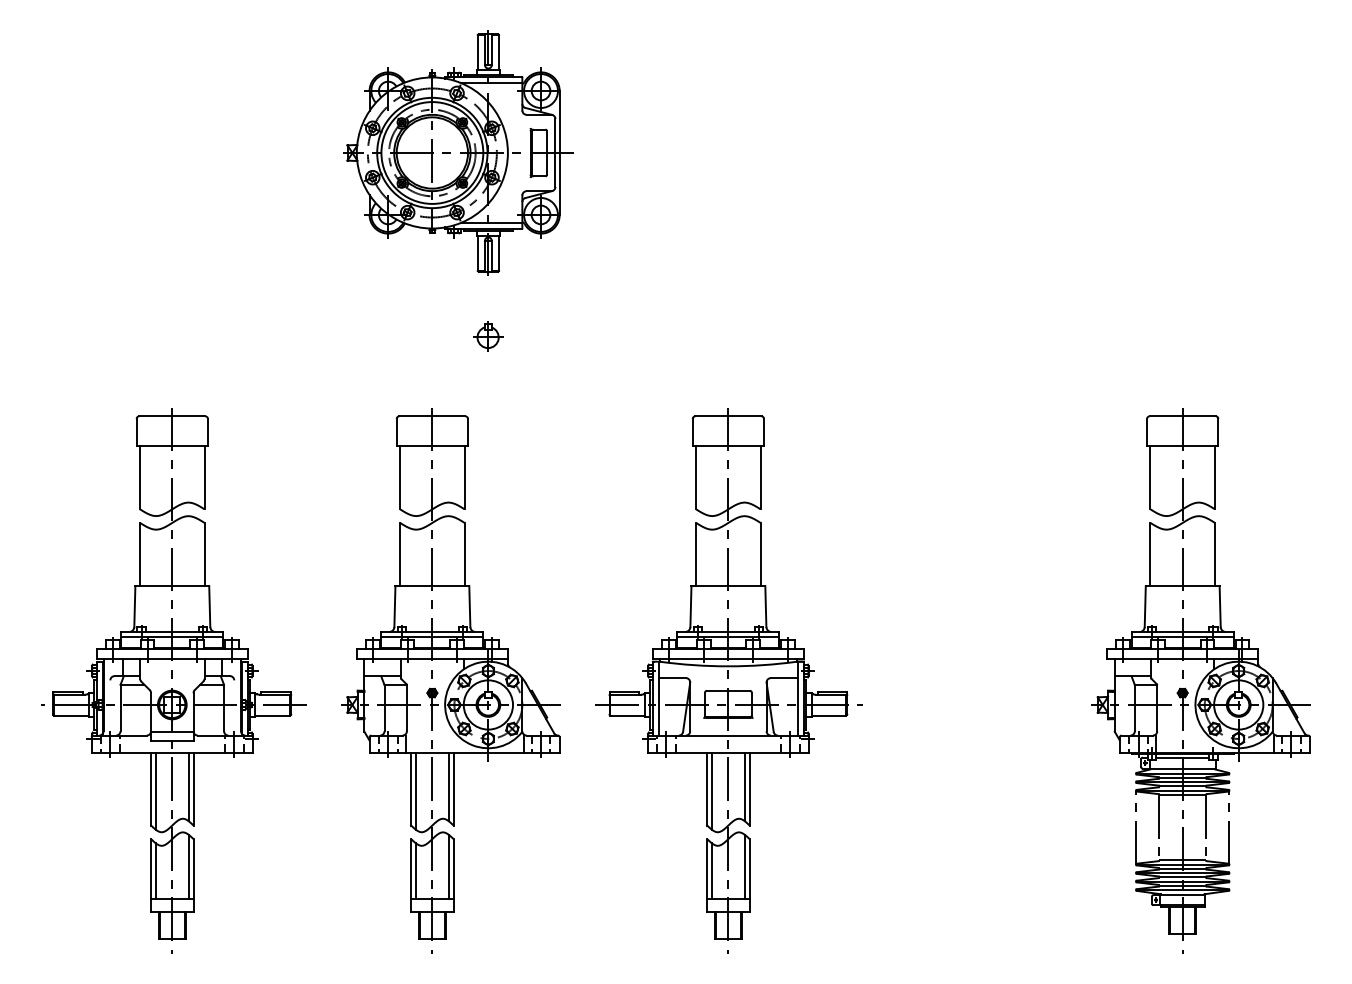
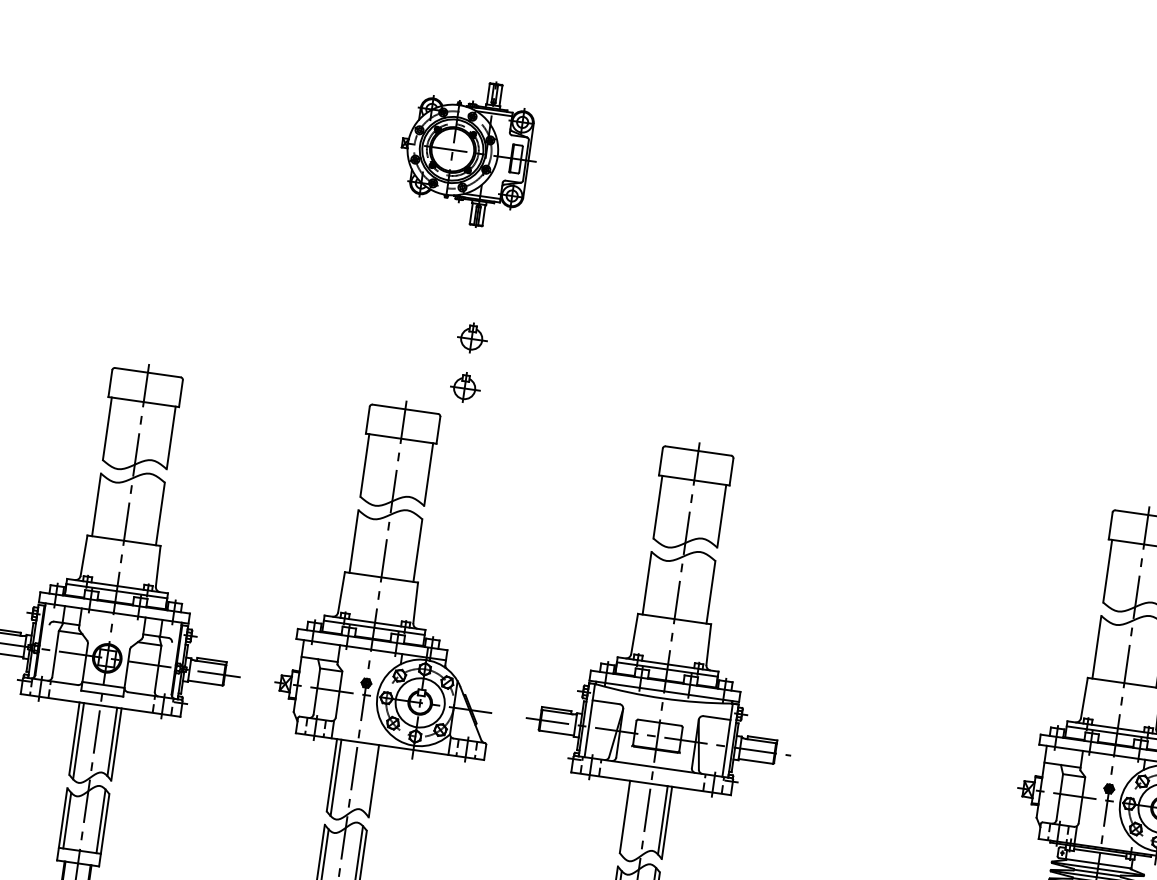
part: (458, 152) -> (468, 151), size x0.6
part: (488, 386) -> (465, 387), added
line: (449, 786) -> (370, 778), removed
line: (711, 790) -> (629, 819), removed

